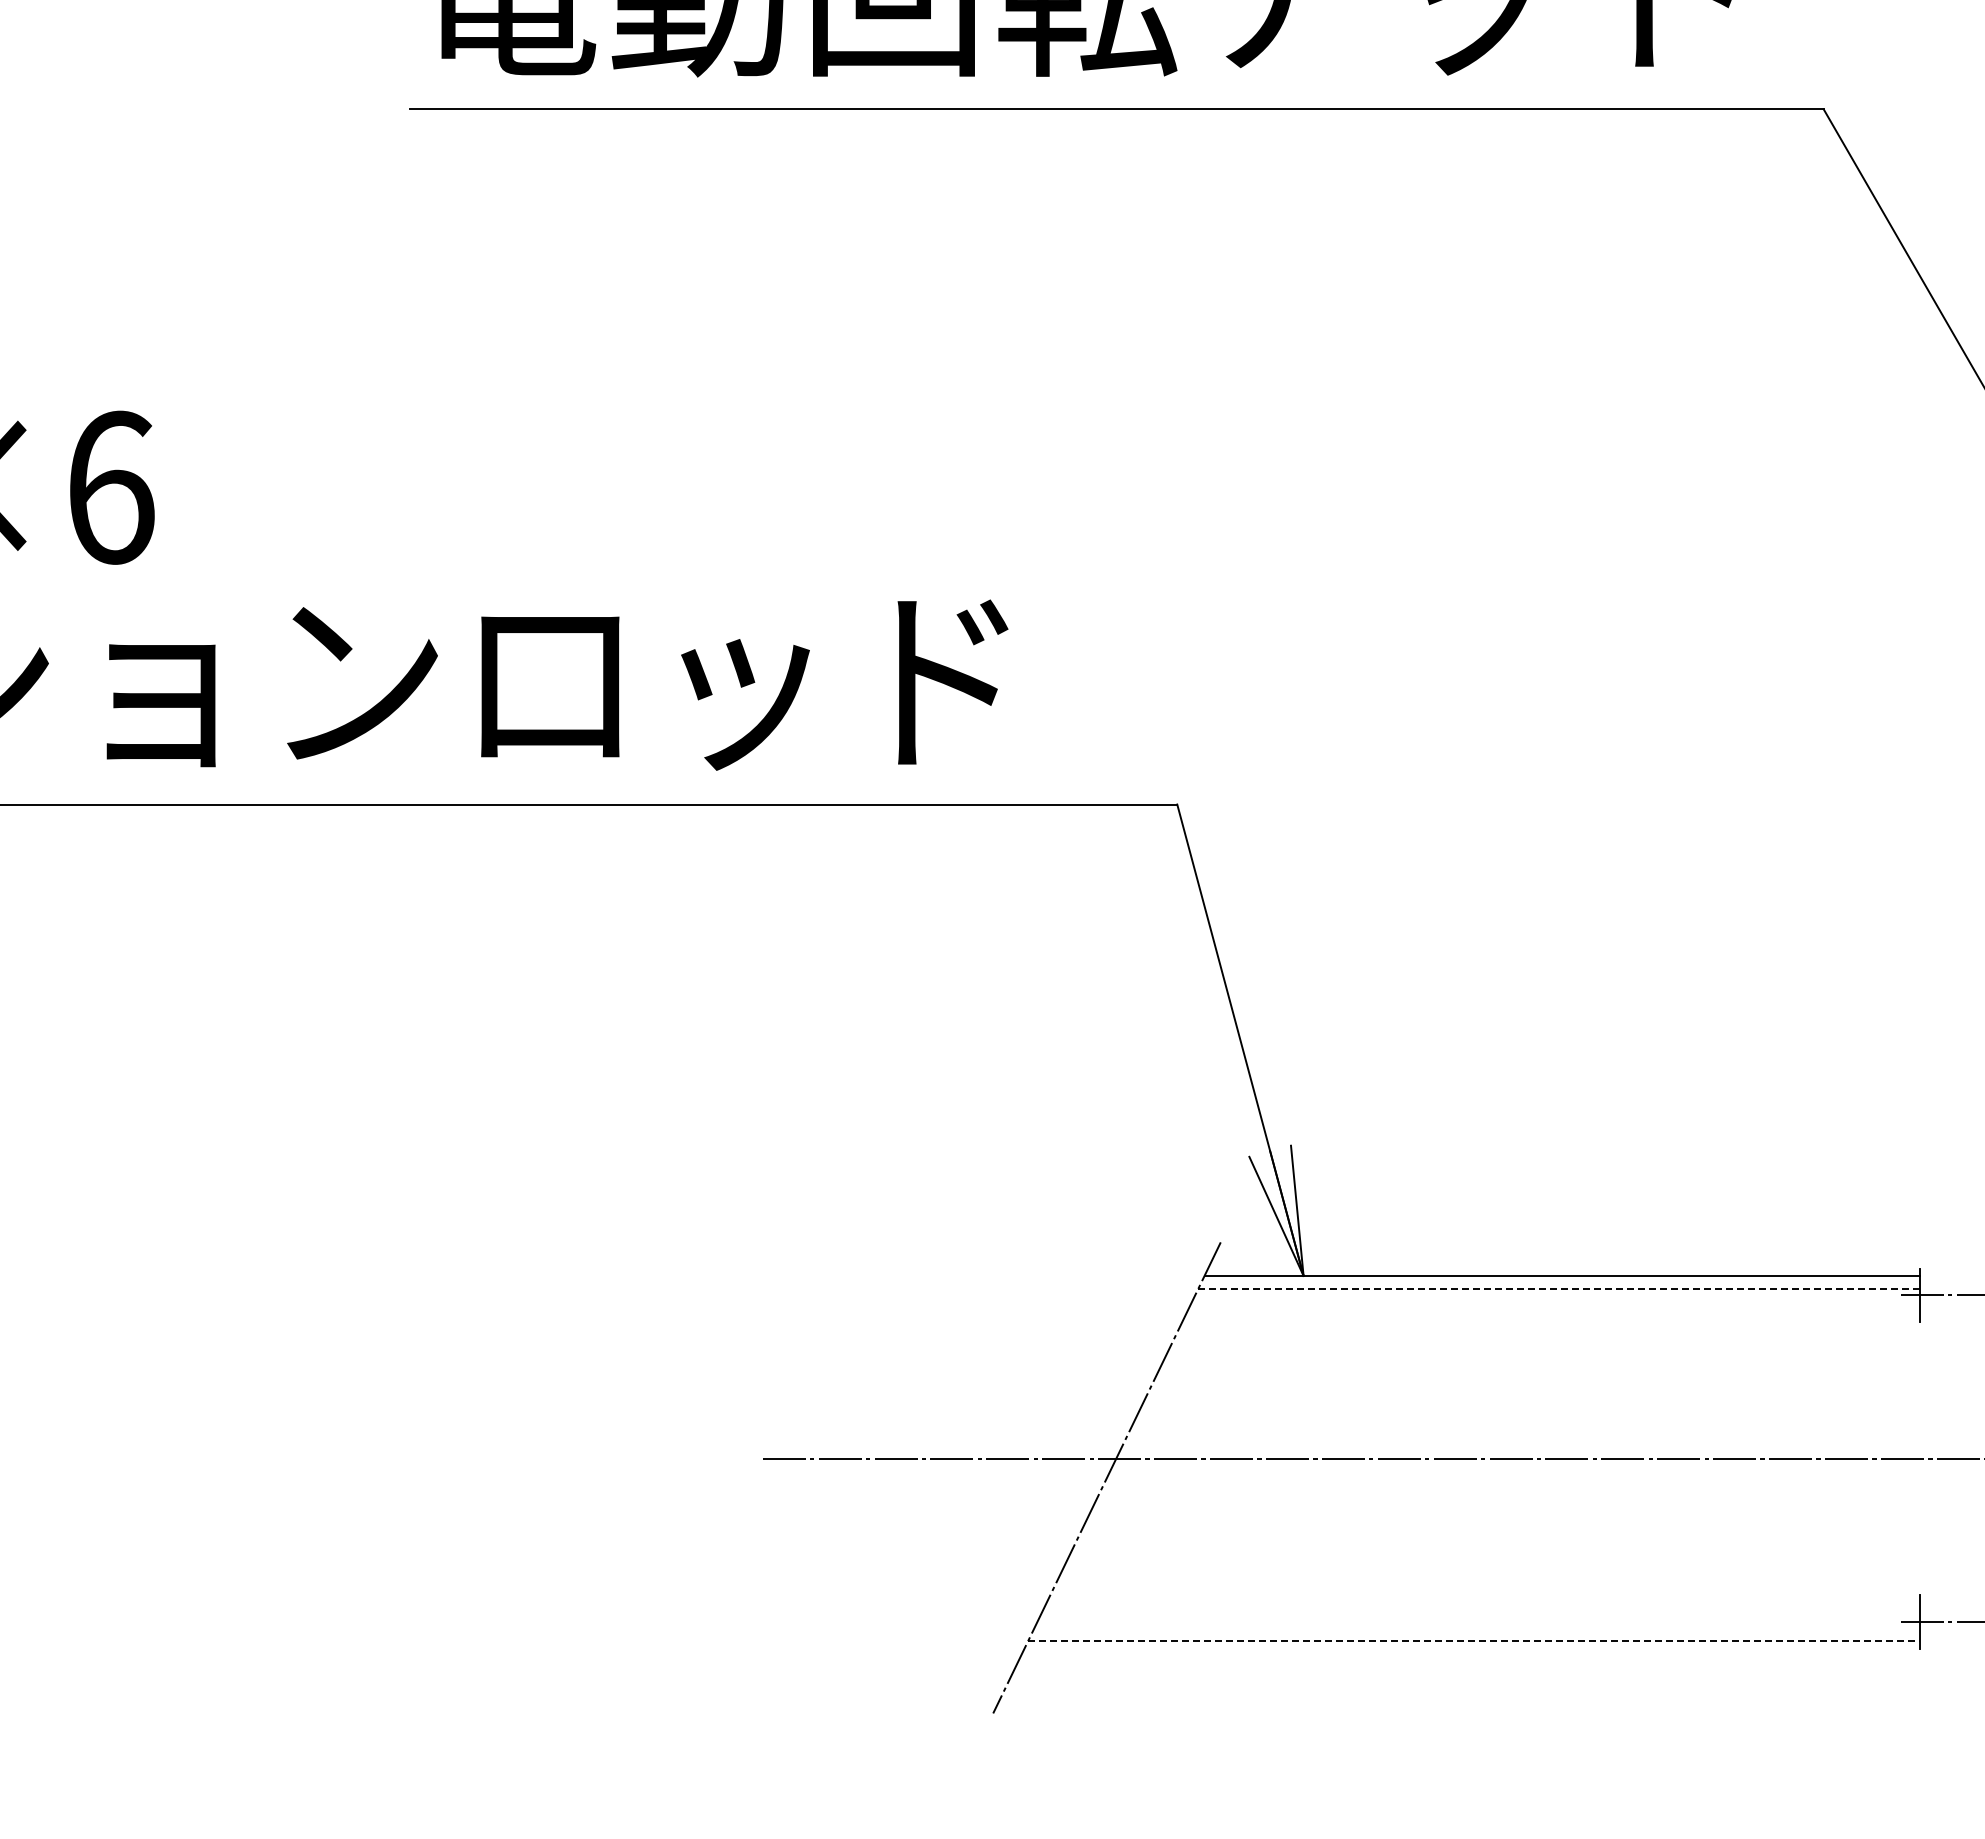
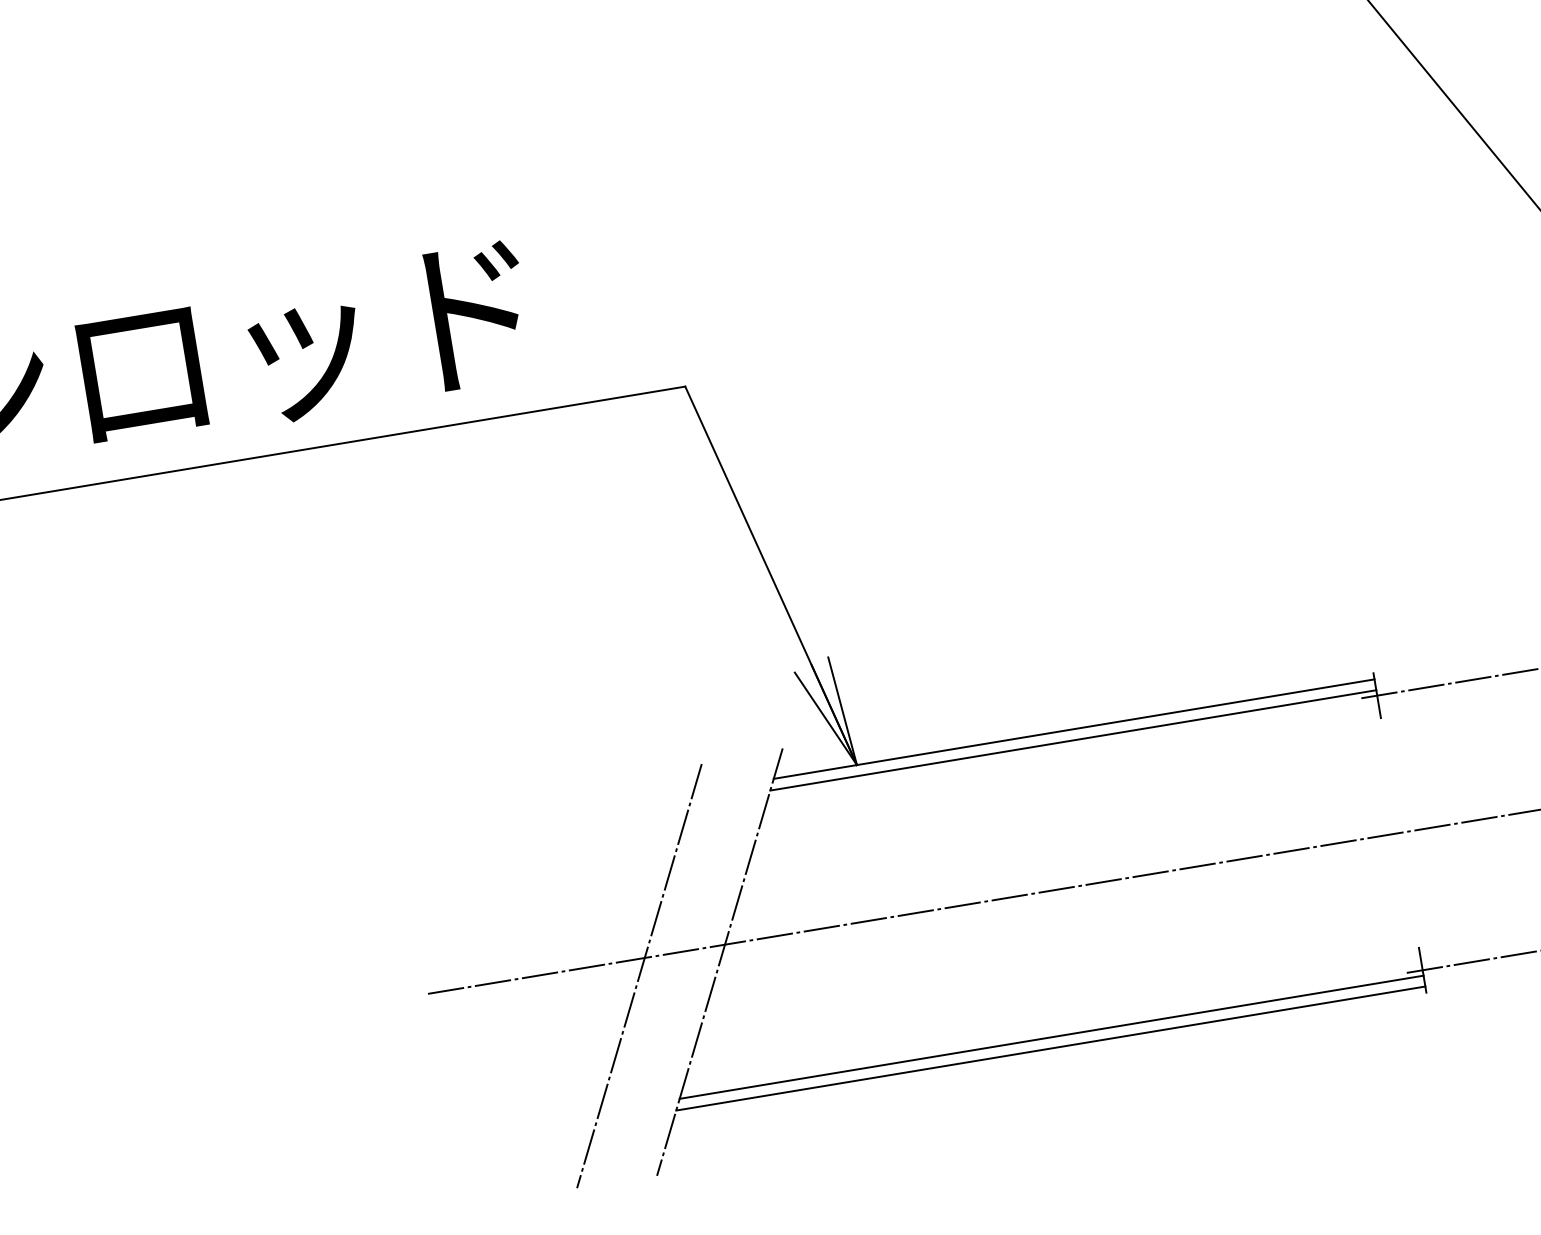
line: (1558, 1288) -> (1072, 740), dashed -> solid
line: (1011, 1478) -> (639, 975), added
line: (1476, 1628) -> (1051, 1037), added
line: (1473, 1641) -> (1050, 1048), dashed -> solid

